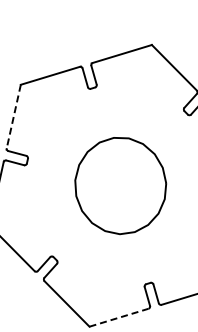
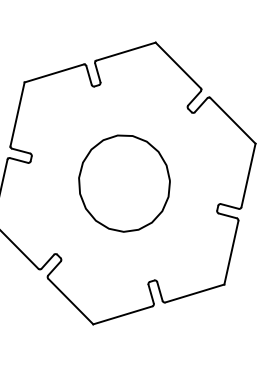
line: (13, 116) -> (17, 114), dashed -> solid
line: (118, 317) -> (122, 315), dashed -> solid

